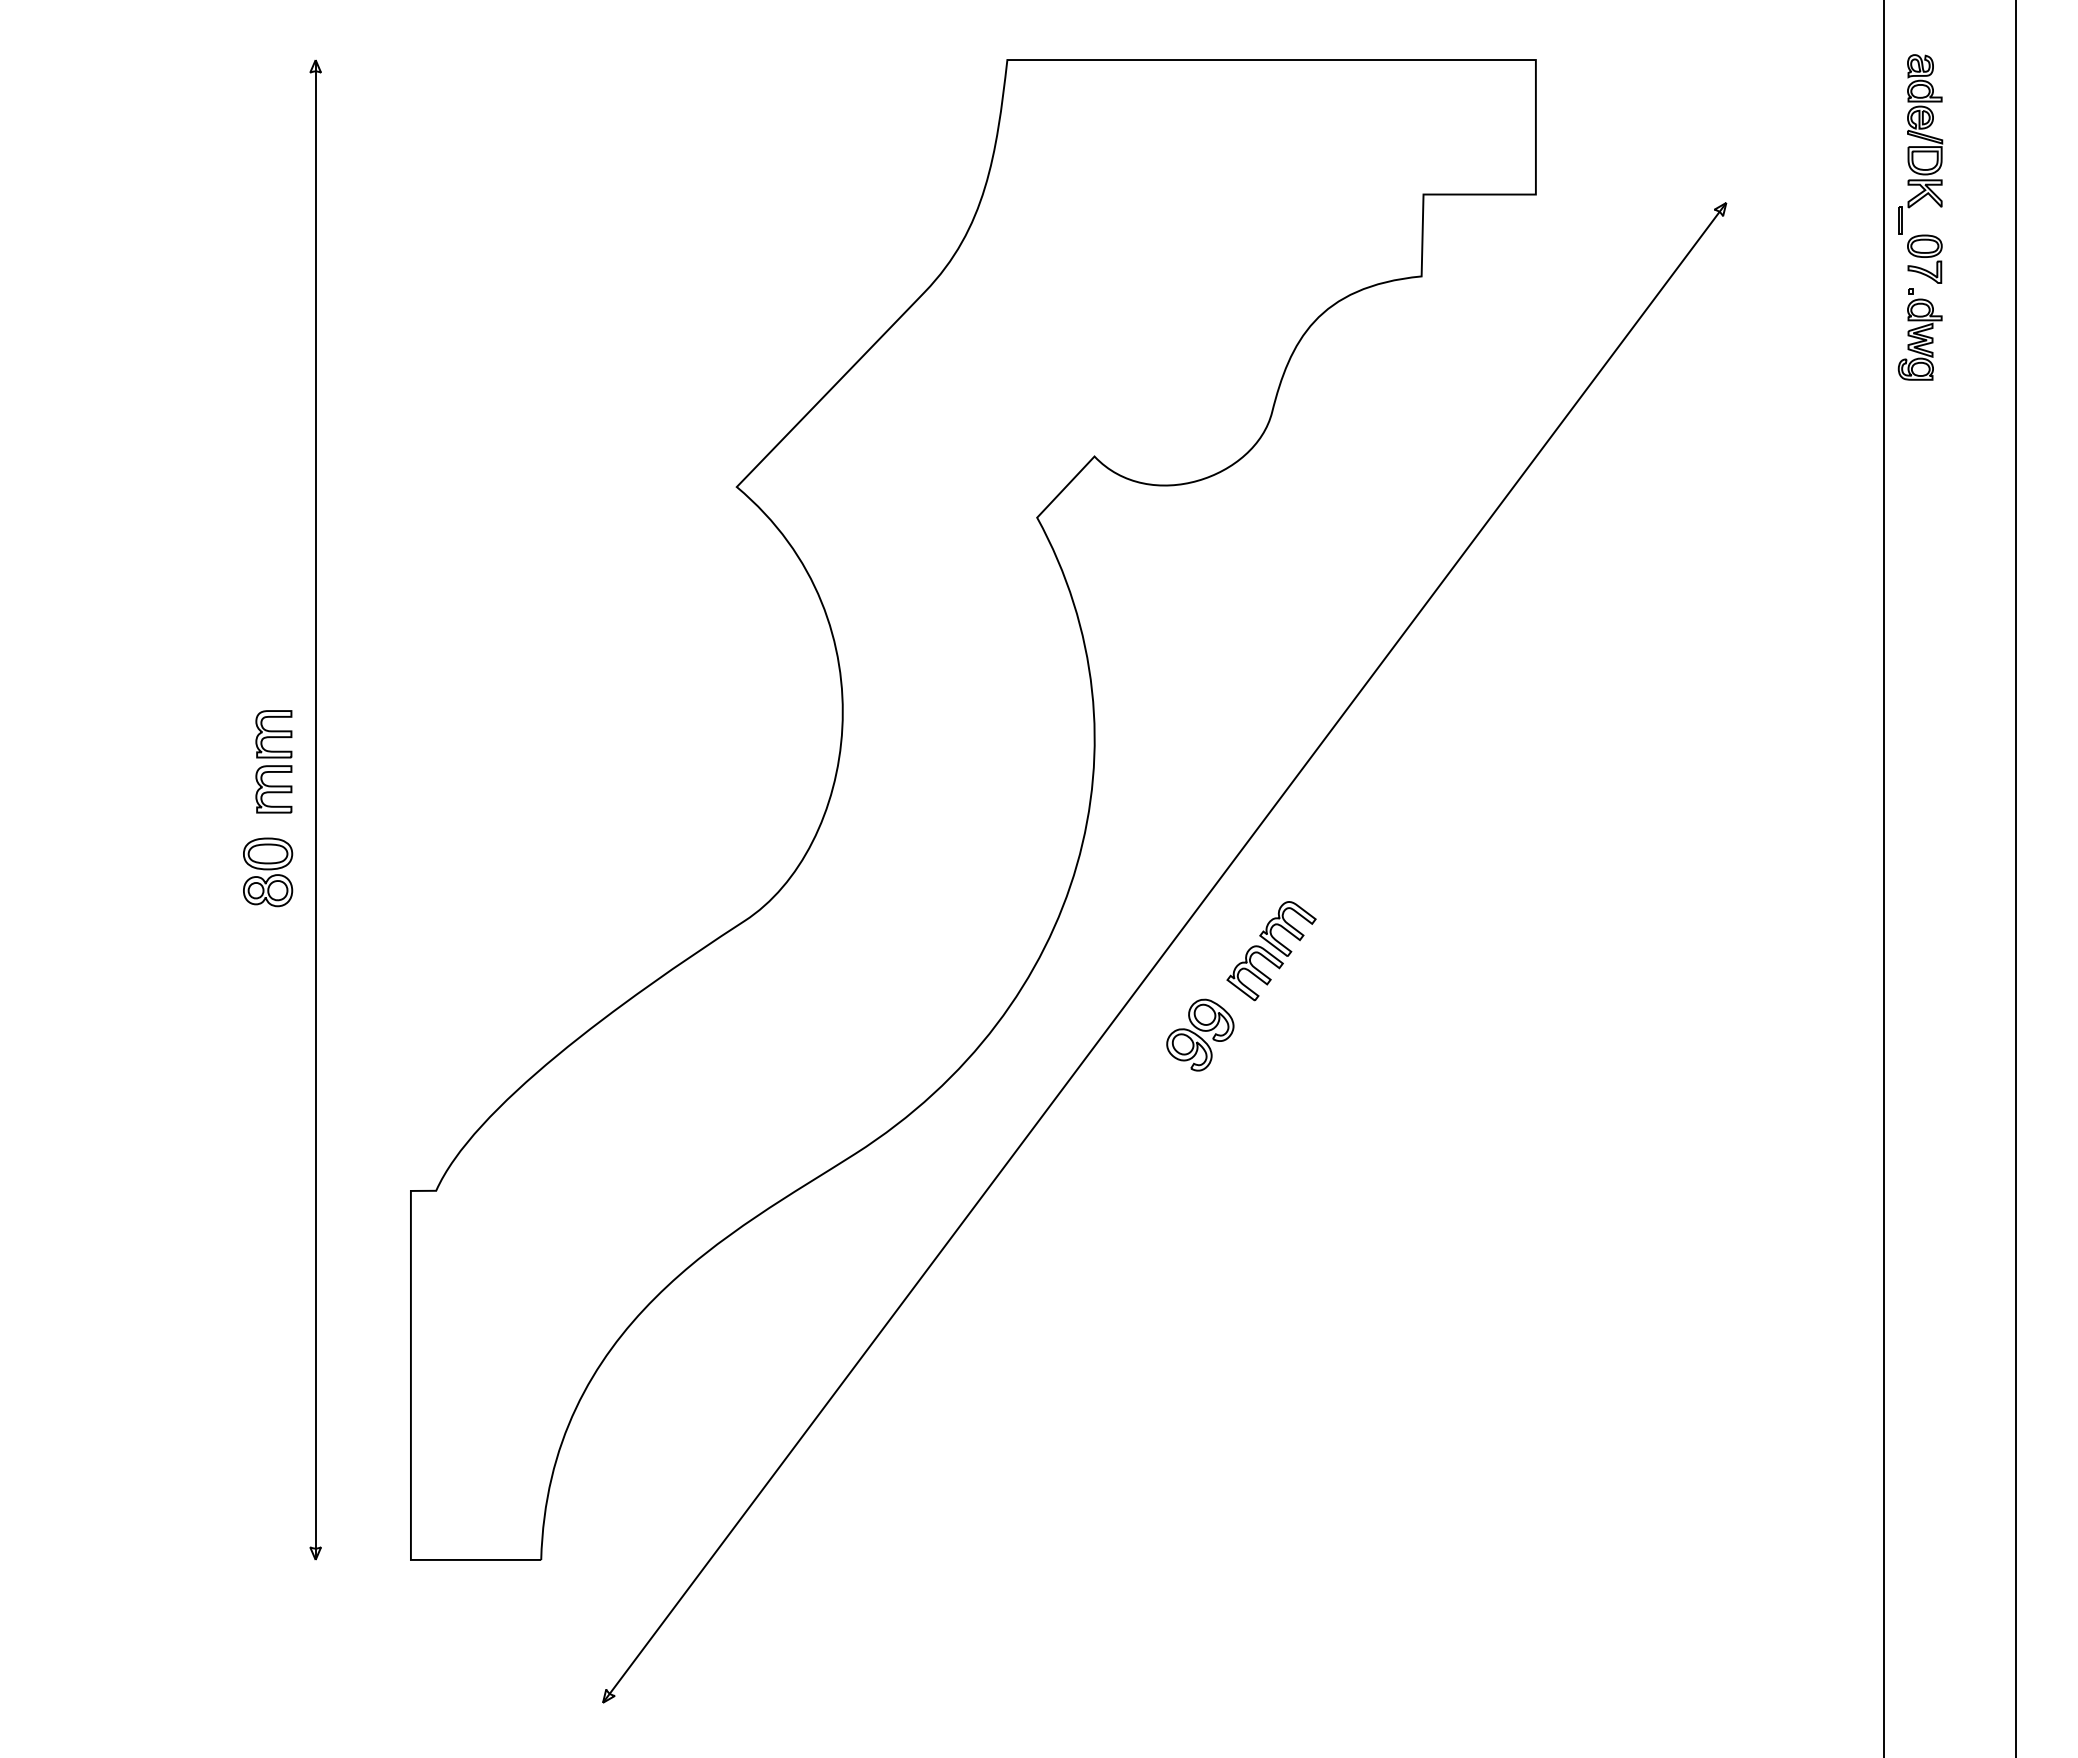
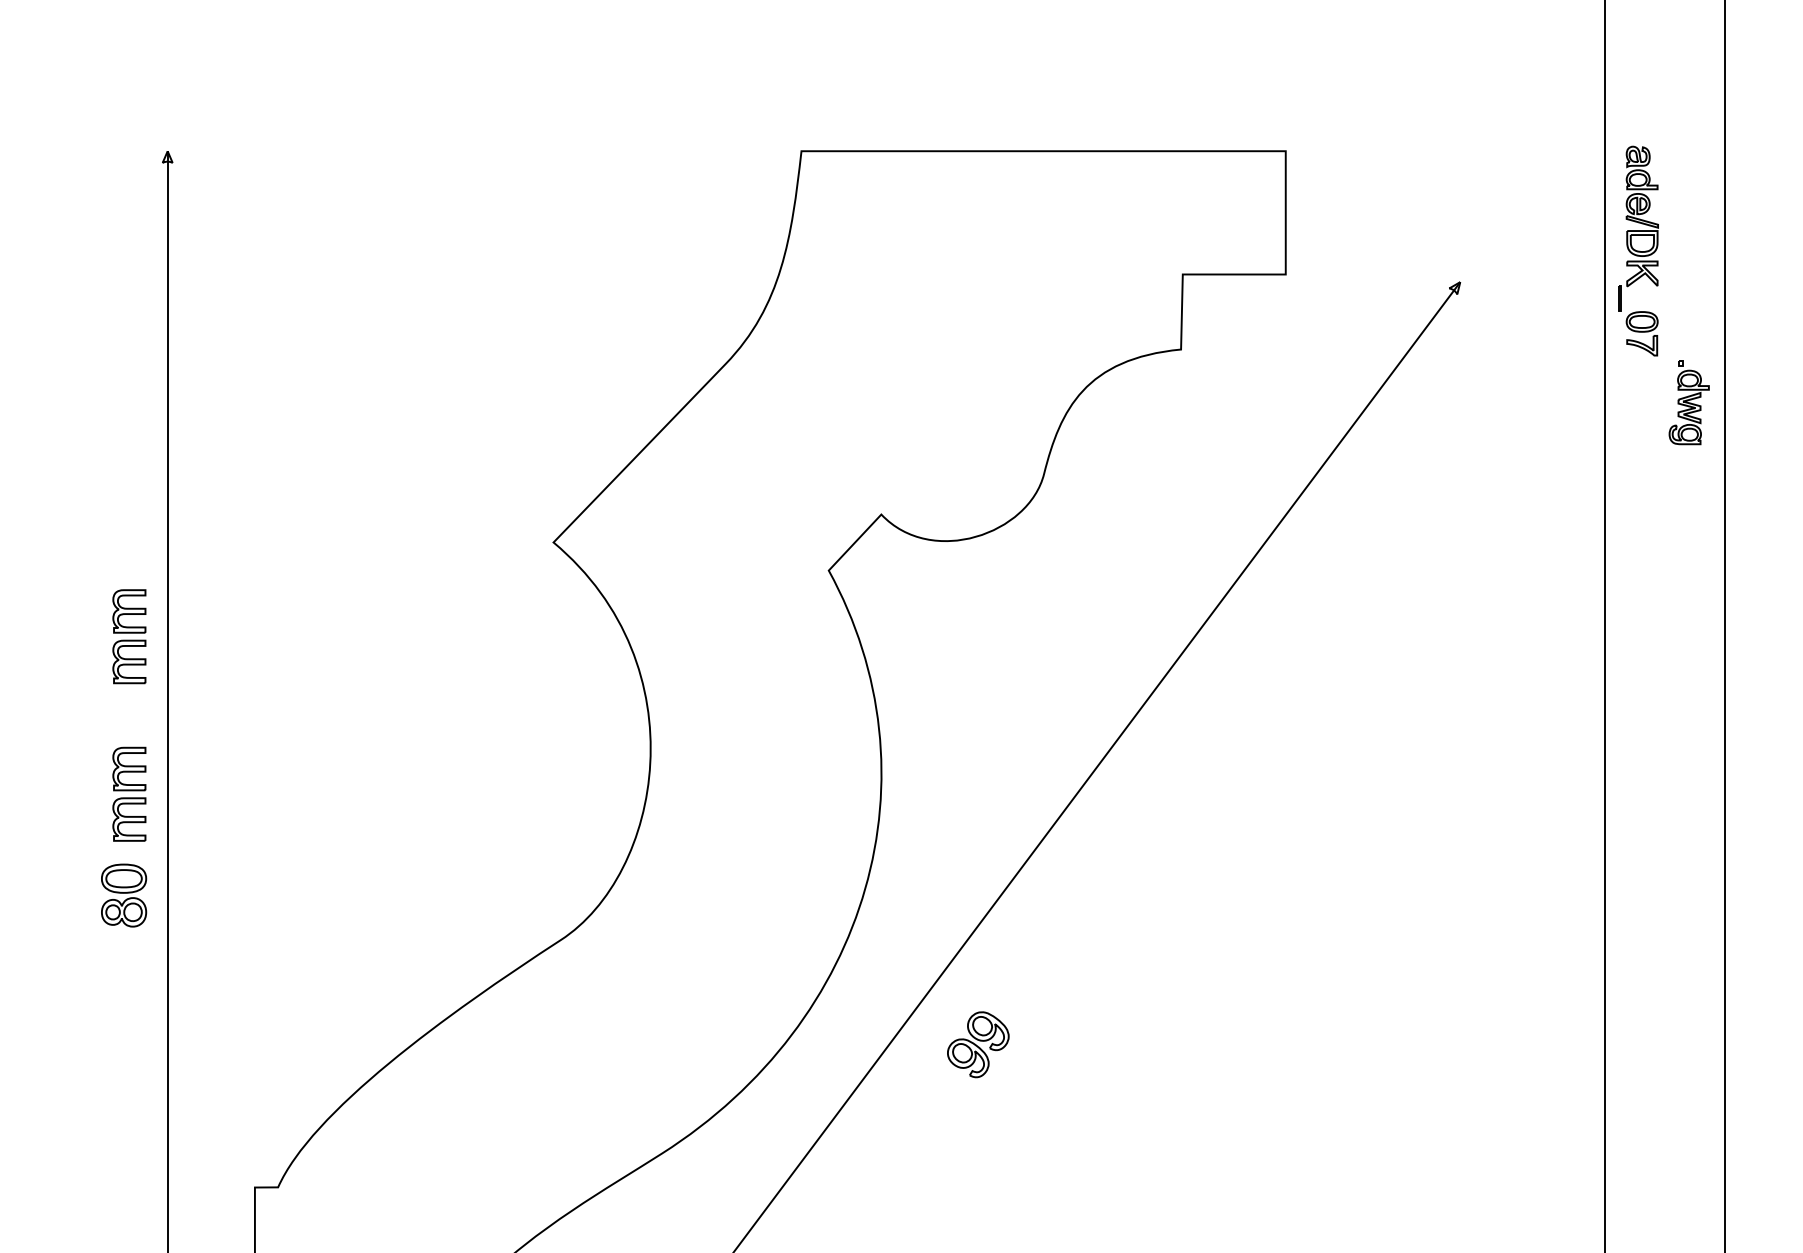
part: (1919, 334) -> (1688, 402), moved
part: (273, 589) -> (129, 636), added
part: (1271, 951) -> (1043, 968), removed

